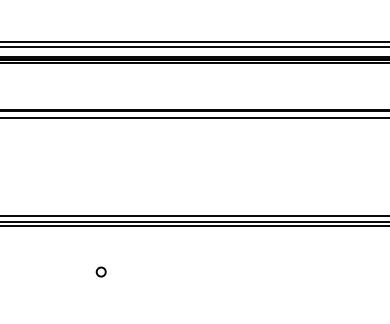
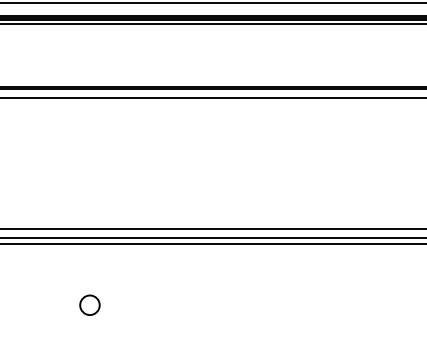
circle: (100, 271) -> (88, 304), size x1.6

